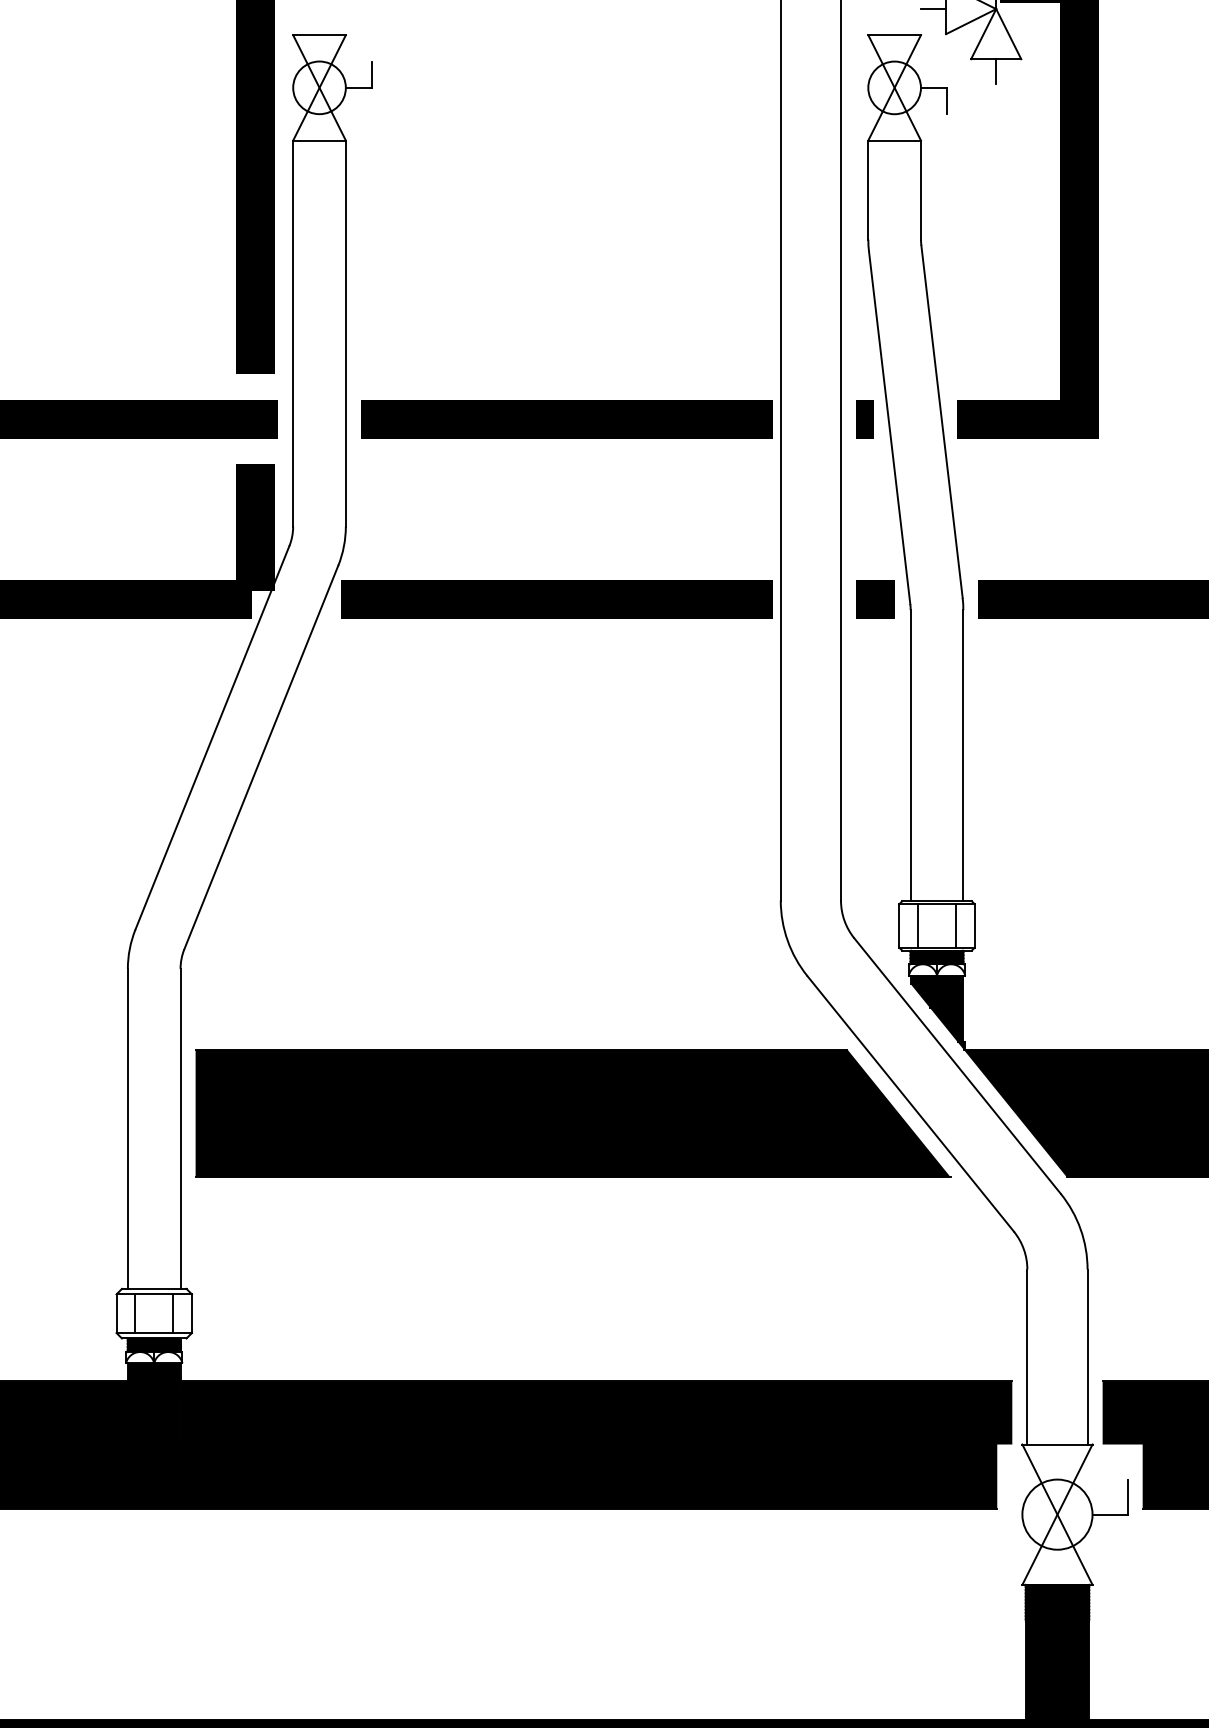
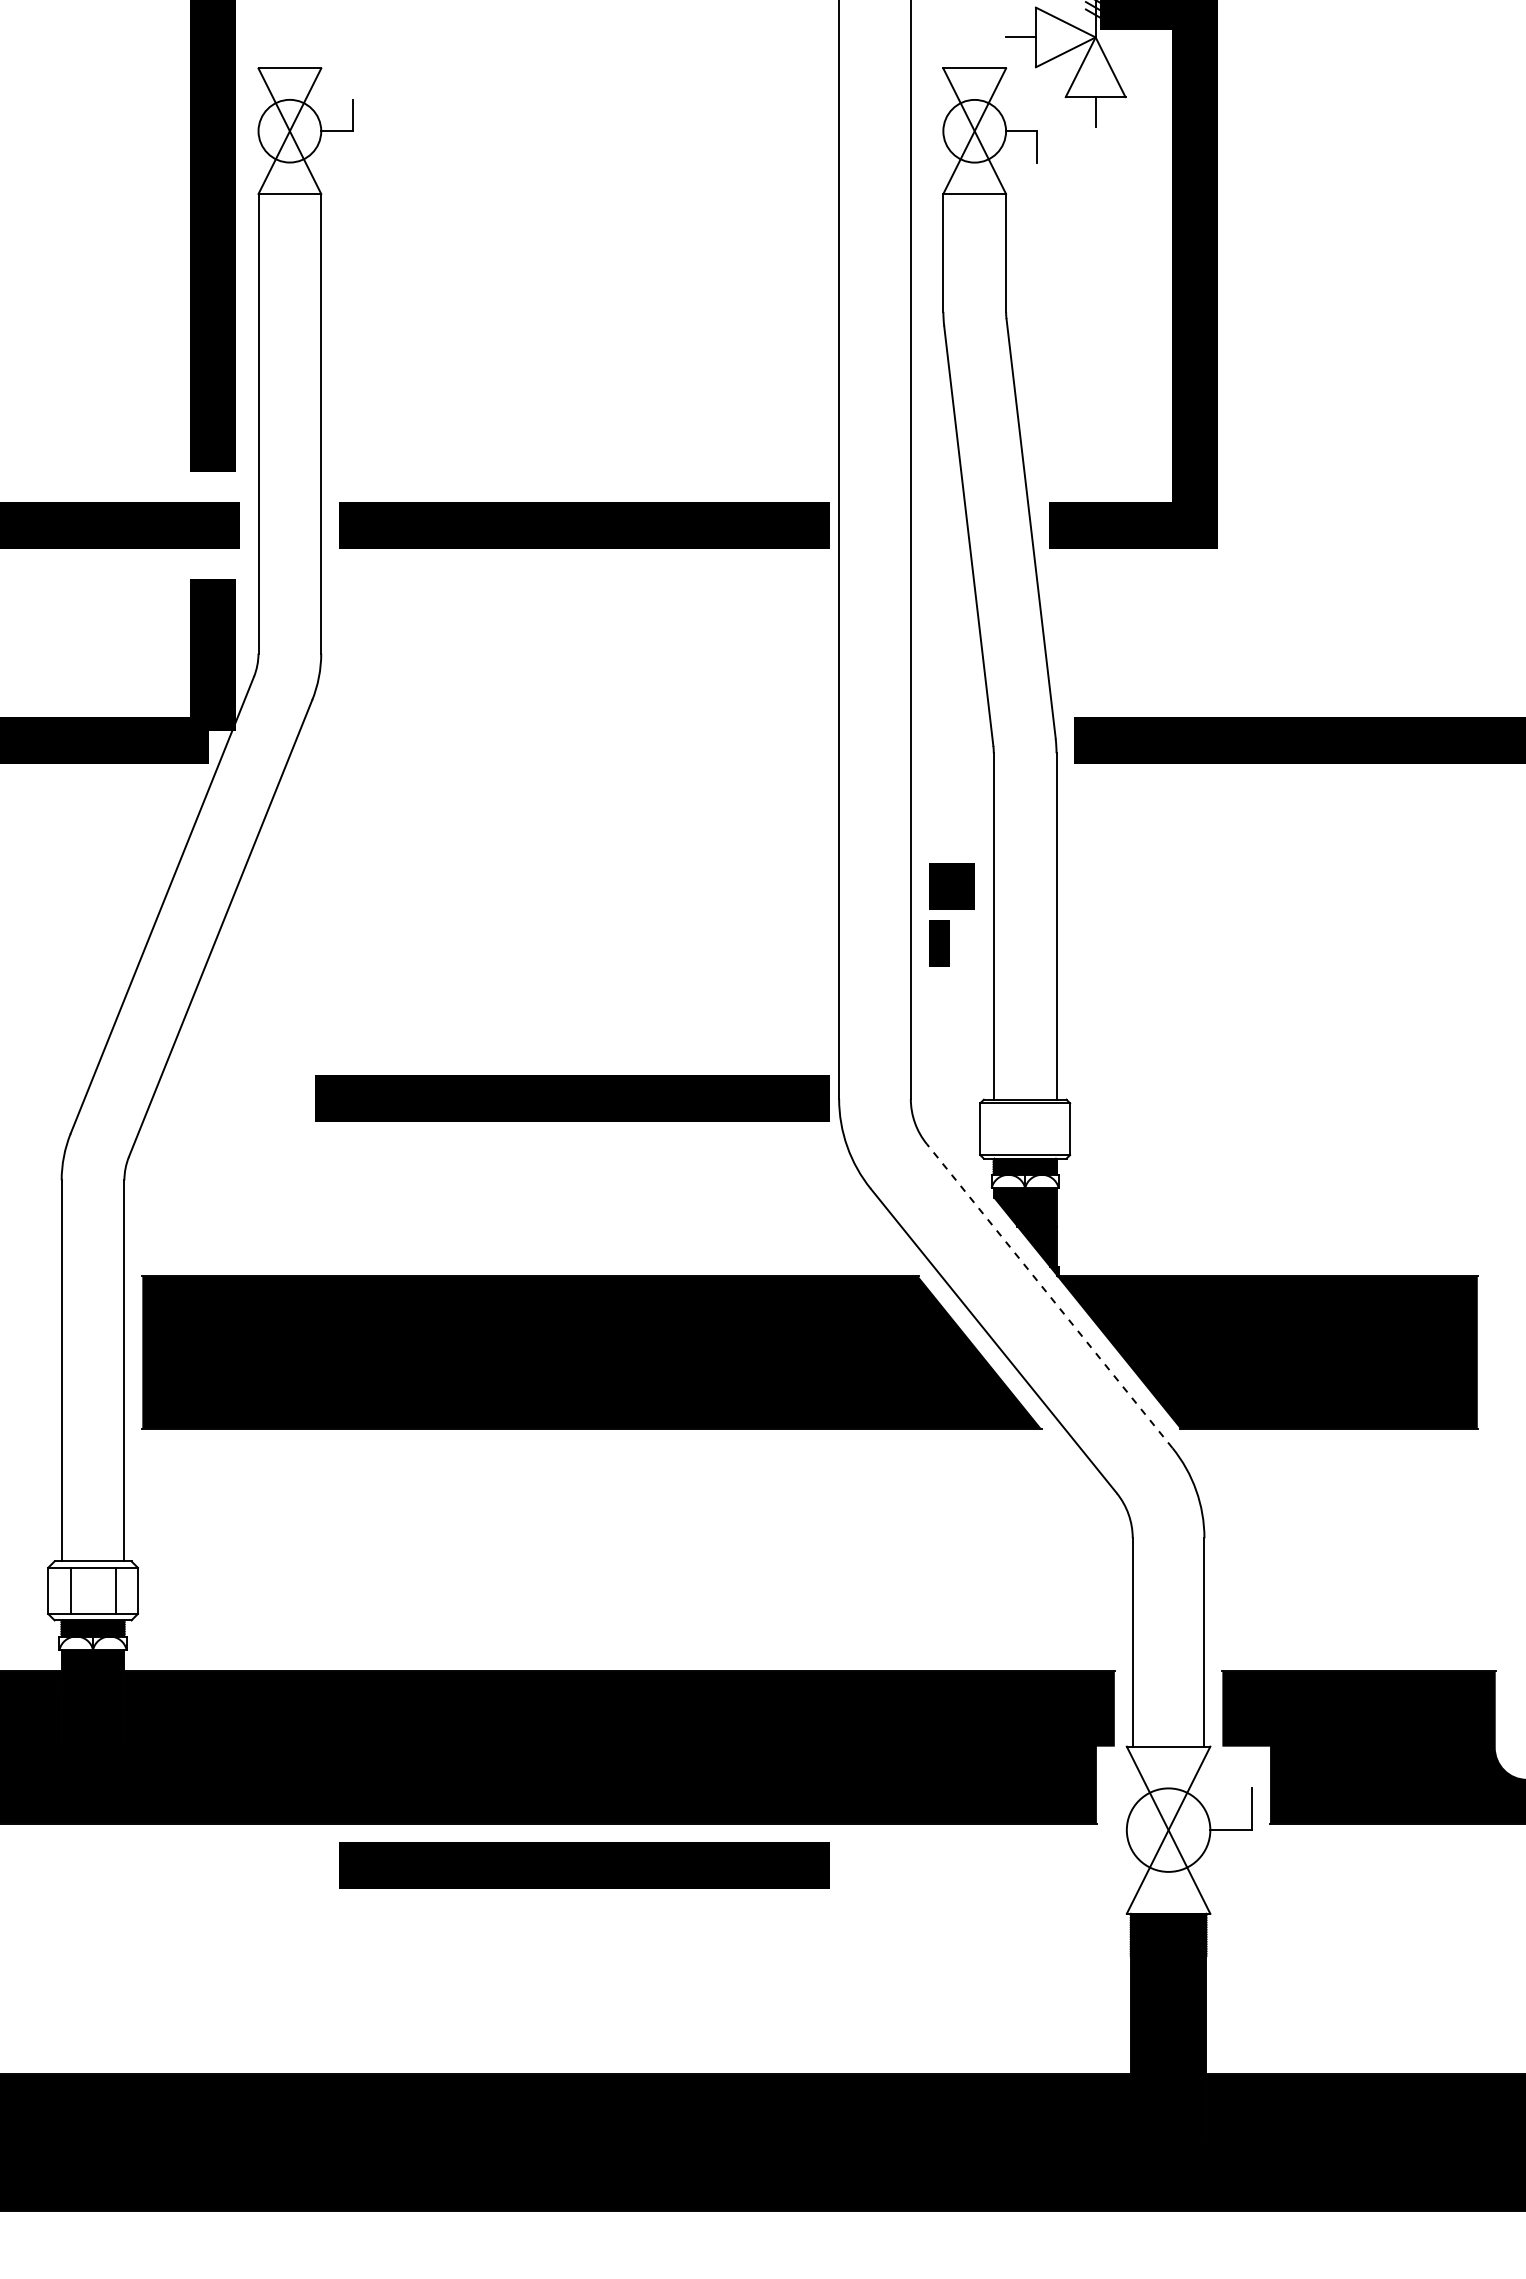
line: (865, 418) -> (939, 943), moved
line: (556, 599) -> (572, 1098), moved
line: (875, 599) -> (951, 886), moved
line: (917, 926) -> (1002, 1129), removed
line: (955, 926) -> (1047, 1129), removed
line: (957, 1066) -> (1049, 1296), solid -> dashed
line: (566, 1544) -> (584, 1865), added

